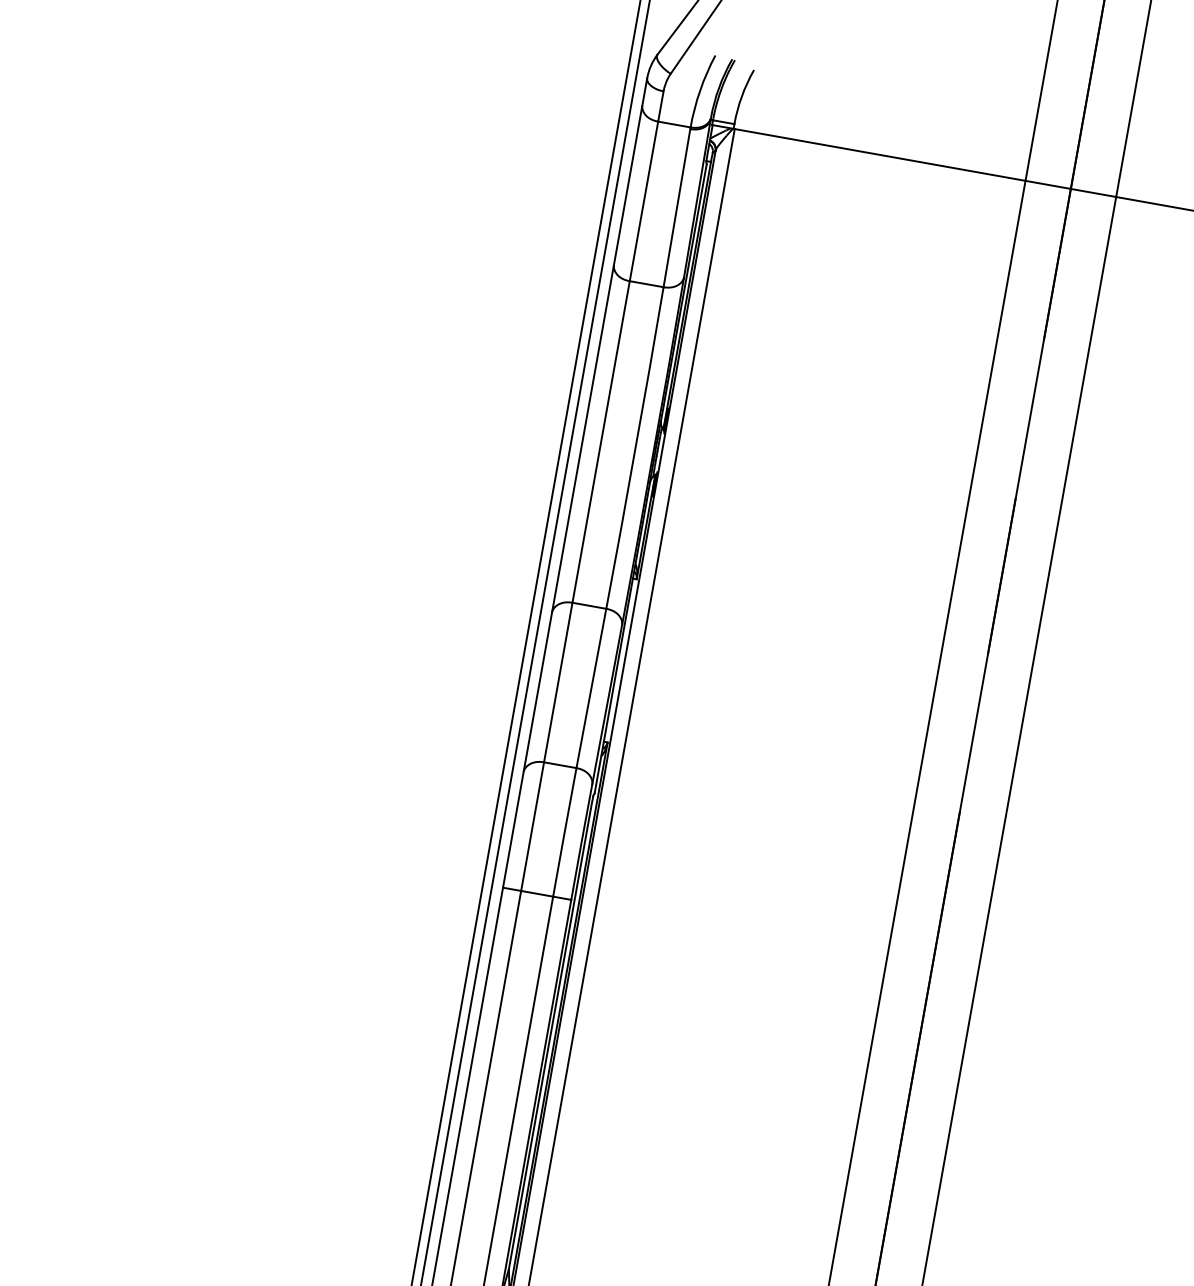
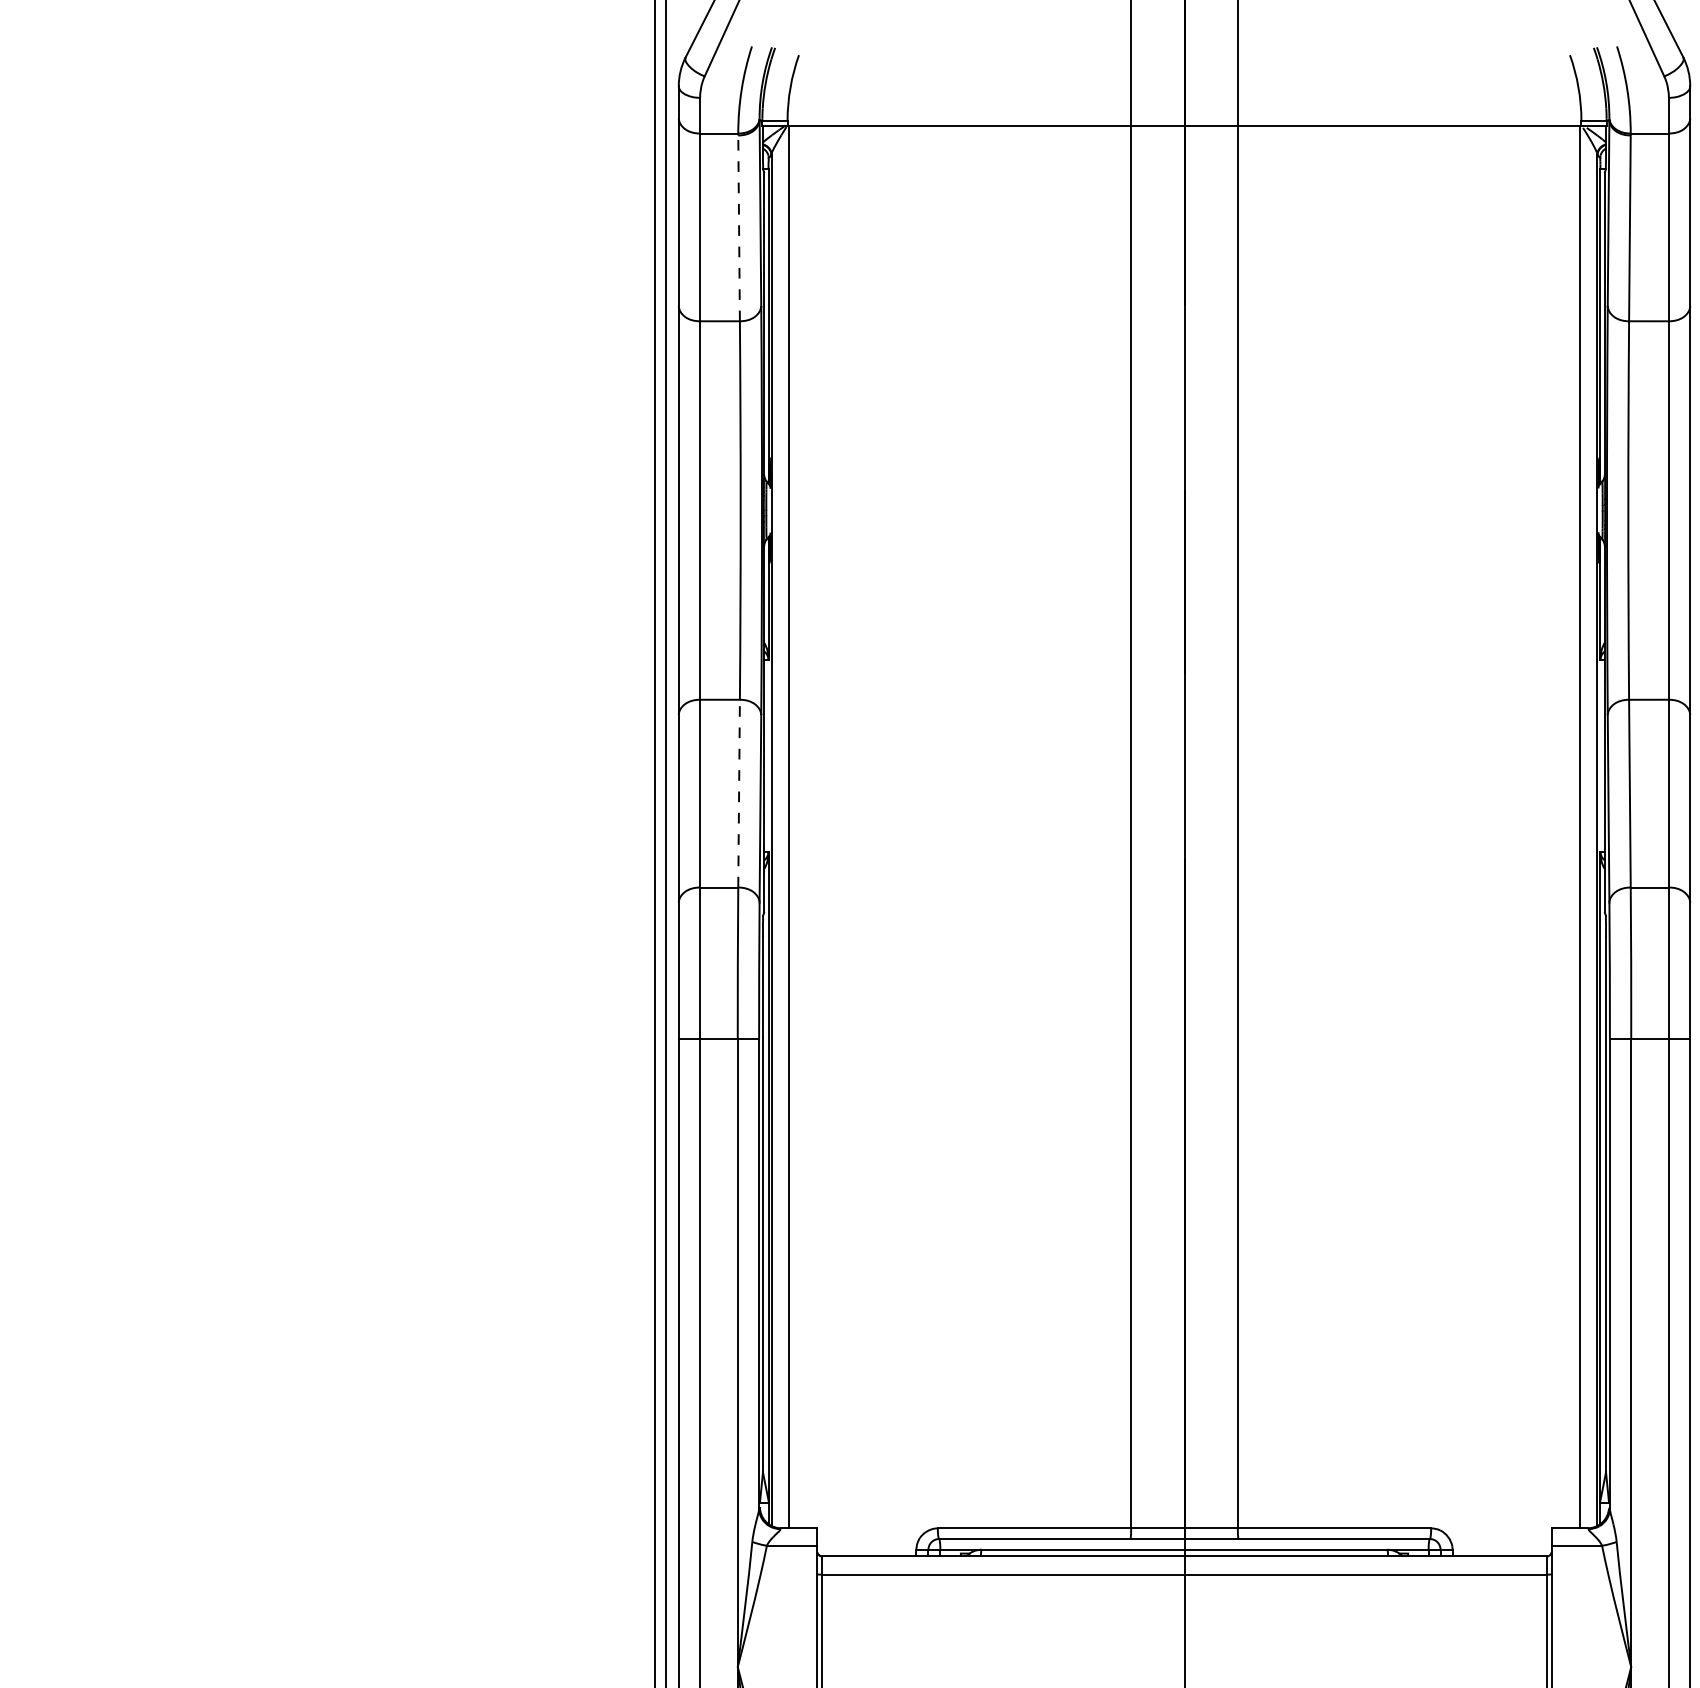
line: (677, 208) -> (739, 228), solid -> dashed
line: (591, 688) -> (739, 793), solid -> dashed

